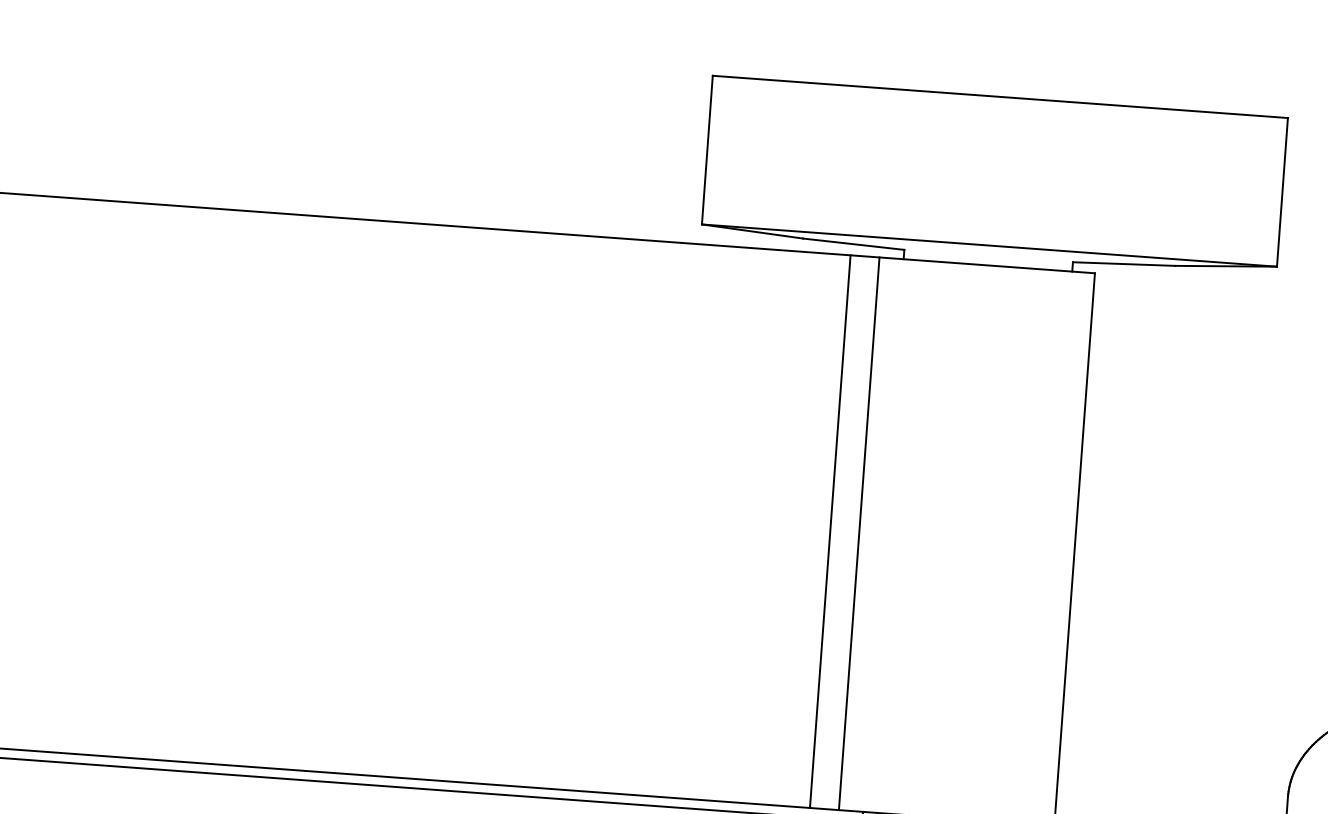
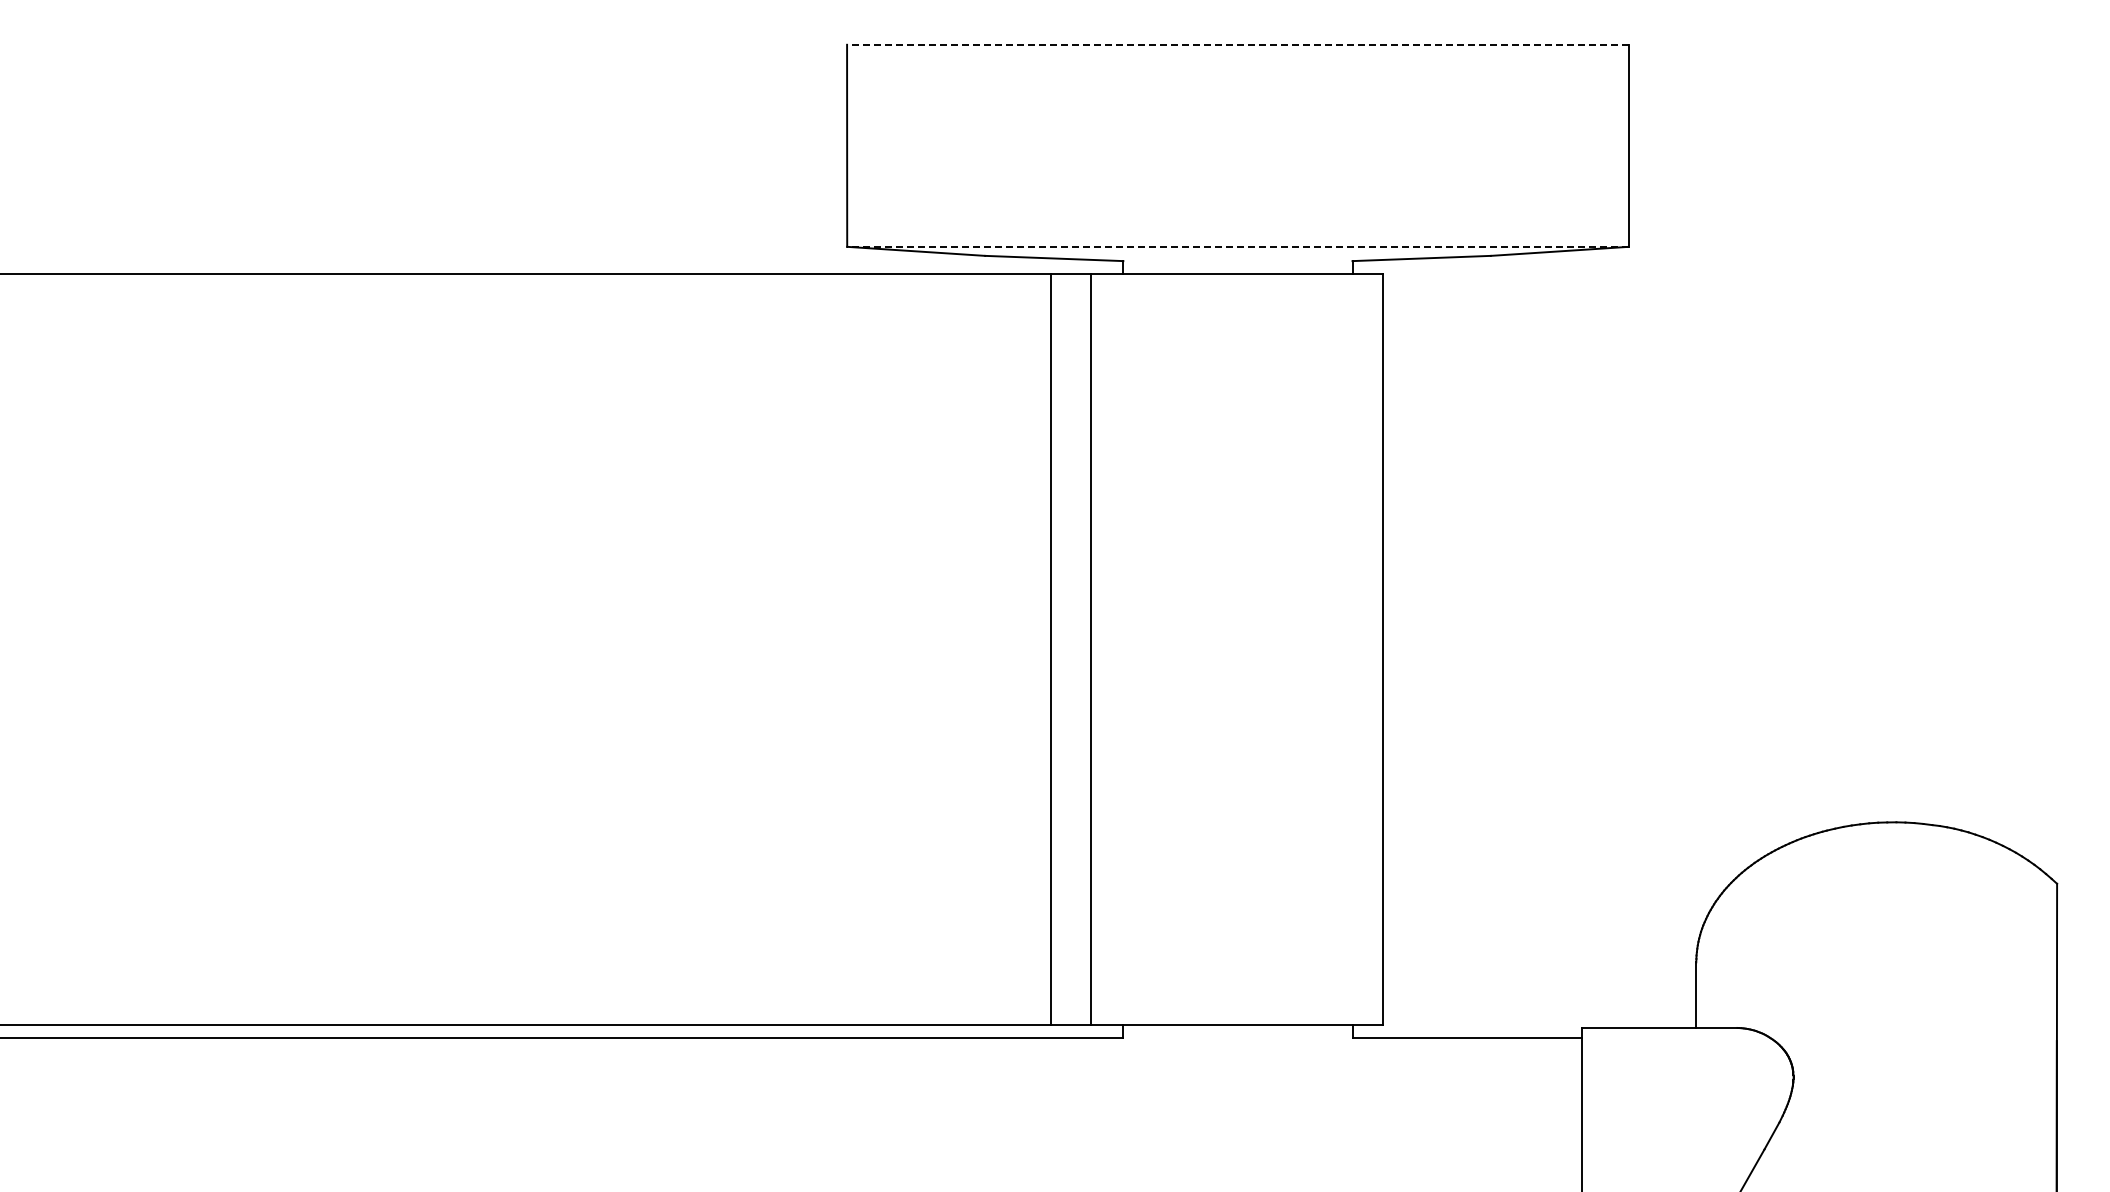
line: (1000, 96) -> (1237, 44), solid -> dashed
line: (989, 245) -> (1238, 246), solid -> dashed

